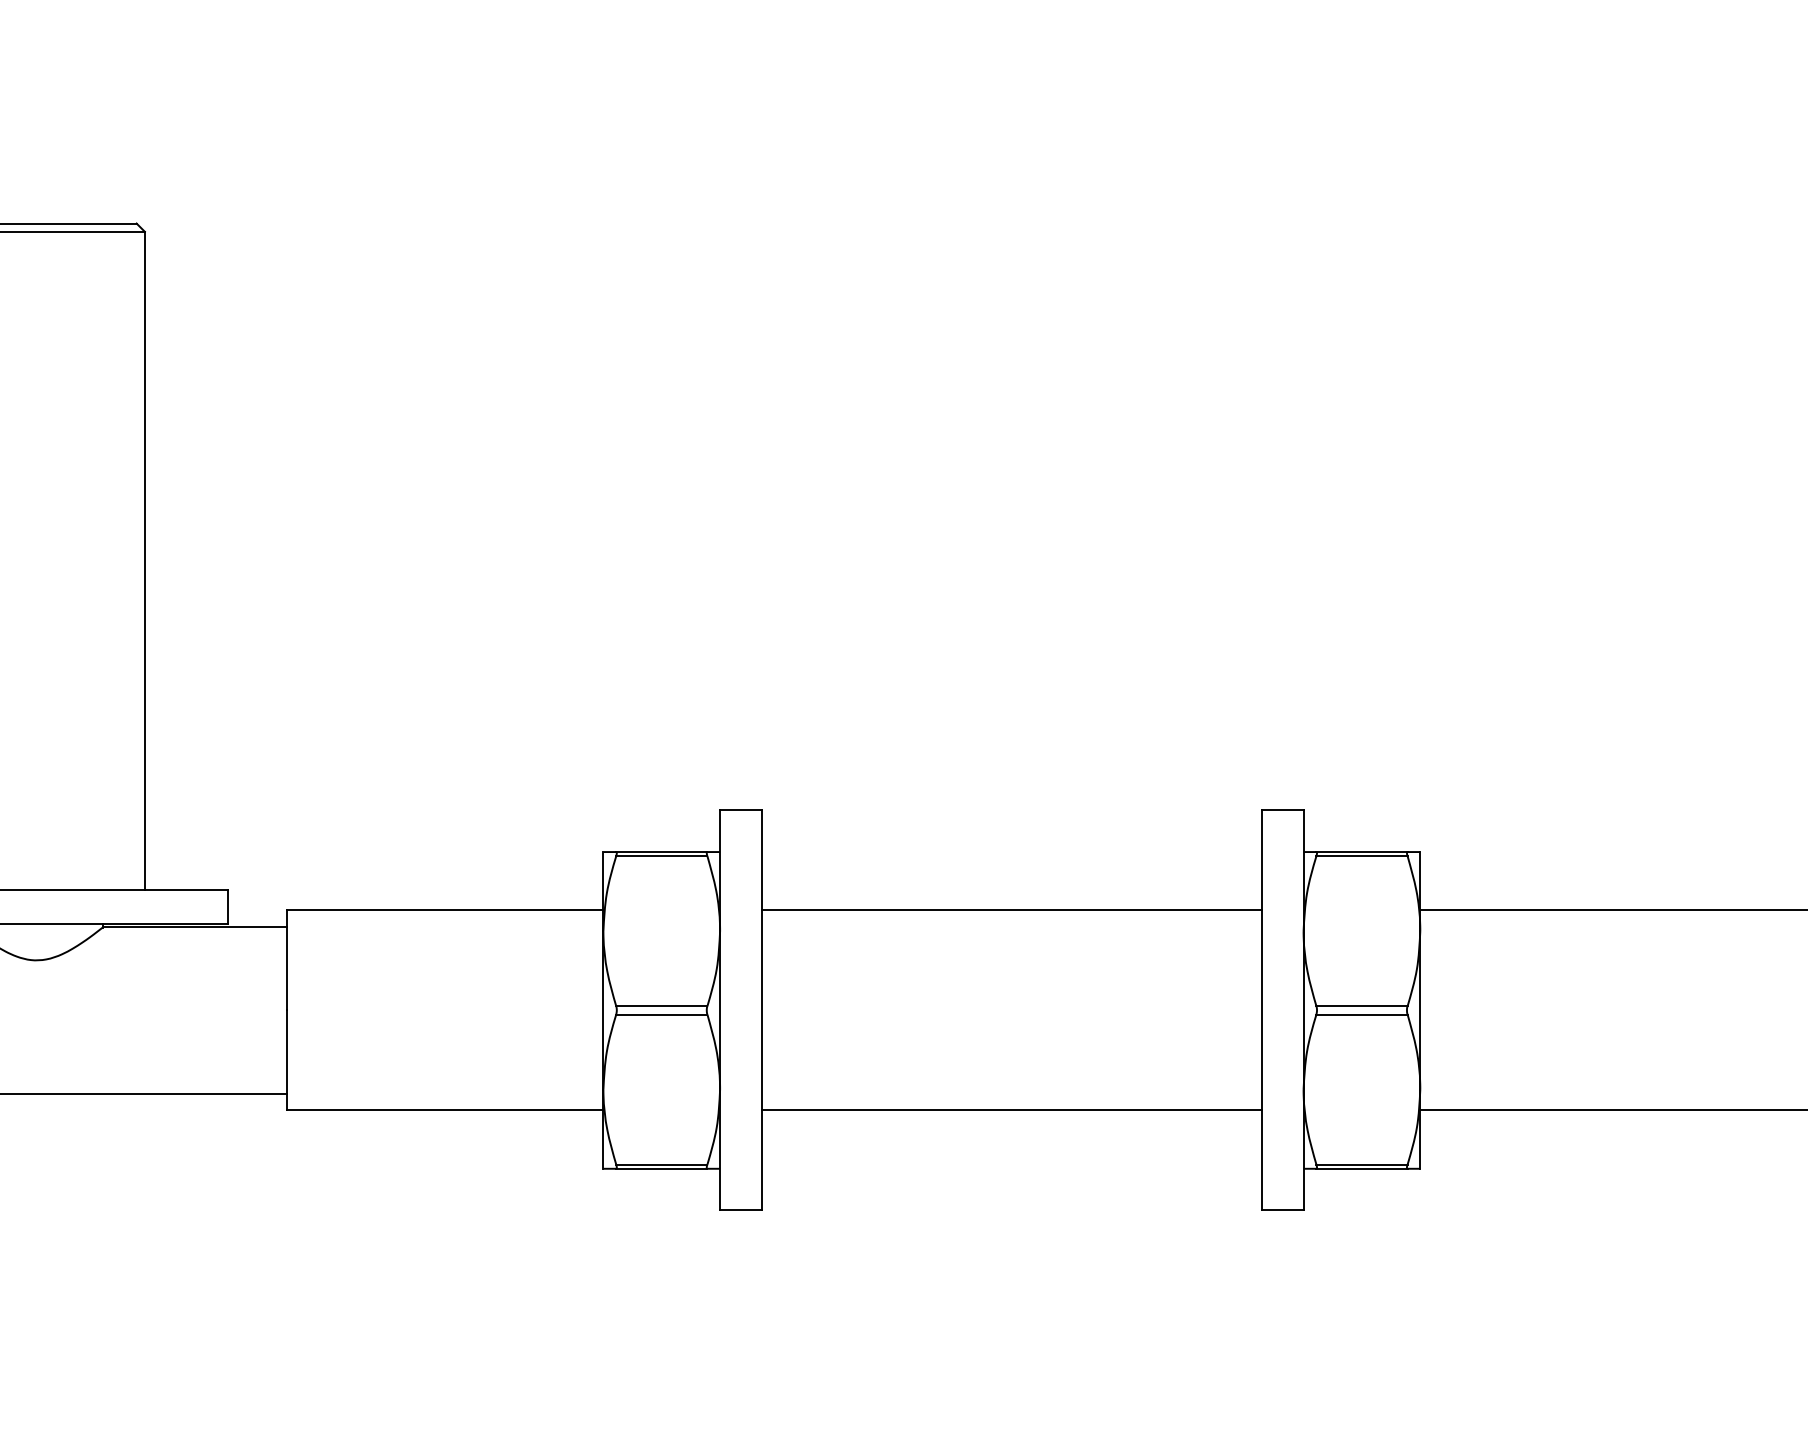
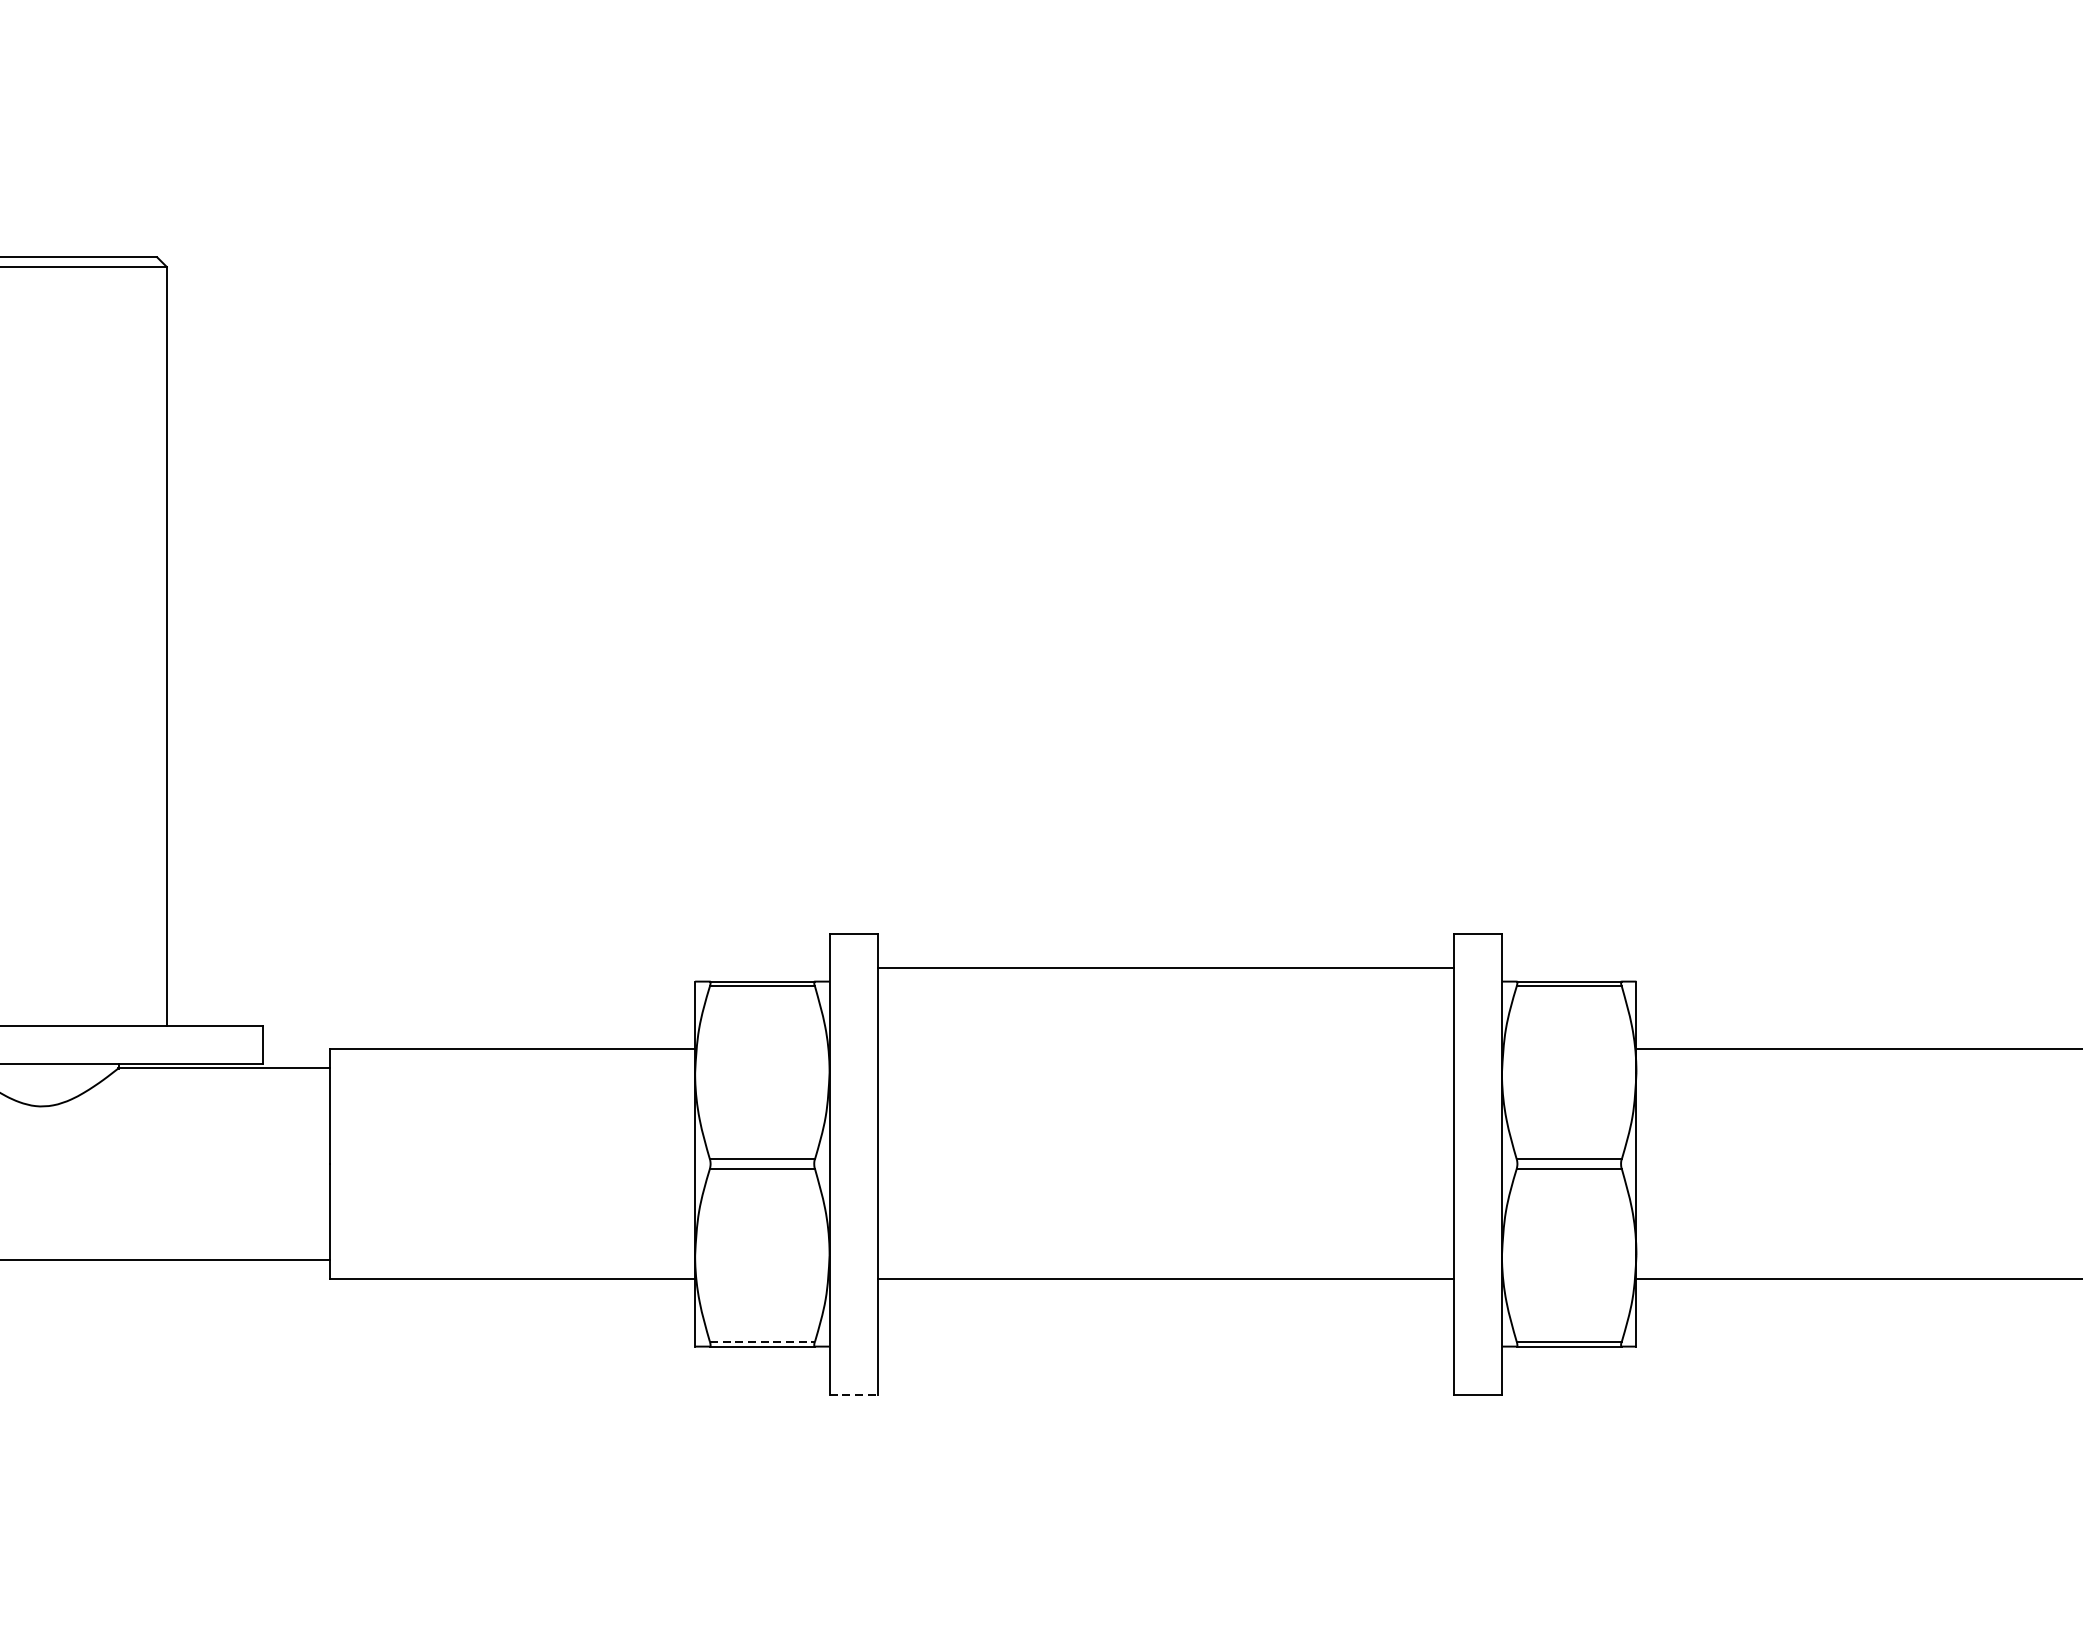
line: (1011, 910) -> (1165, 968), moved
line: (661, 1164) -> (762, 1341), solid -> dashed
line: (740, 1210) -> (853, 1394), solid -> dashed

